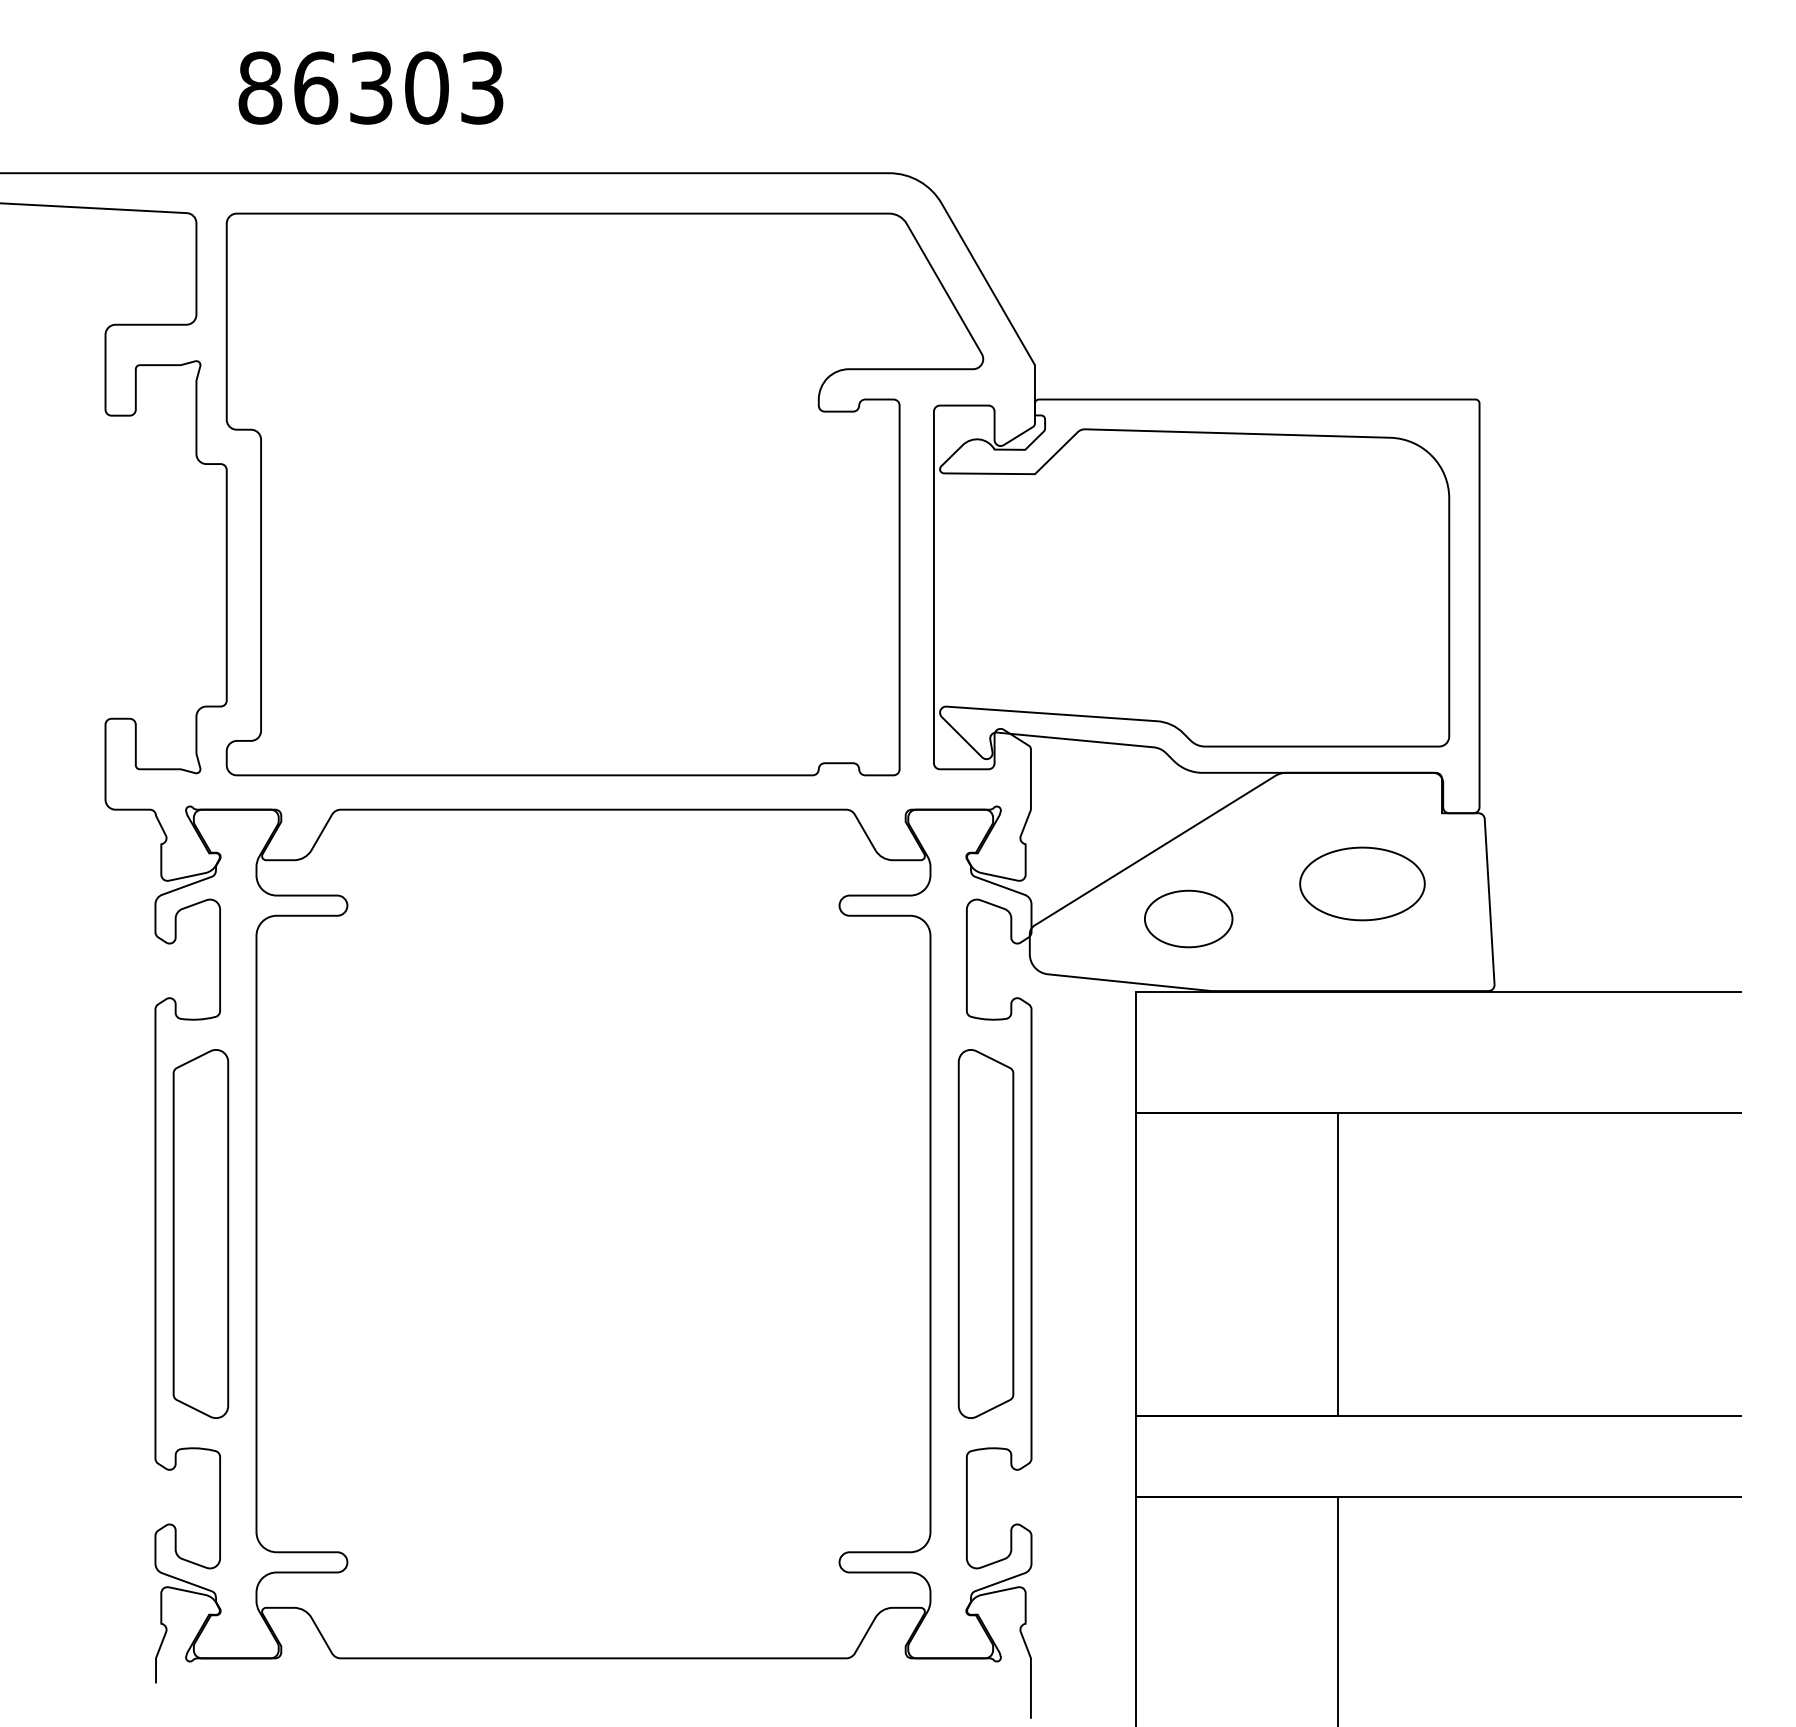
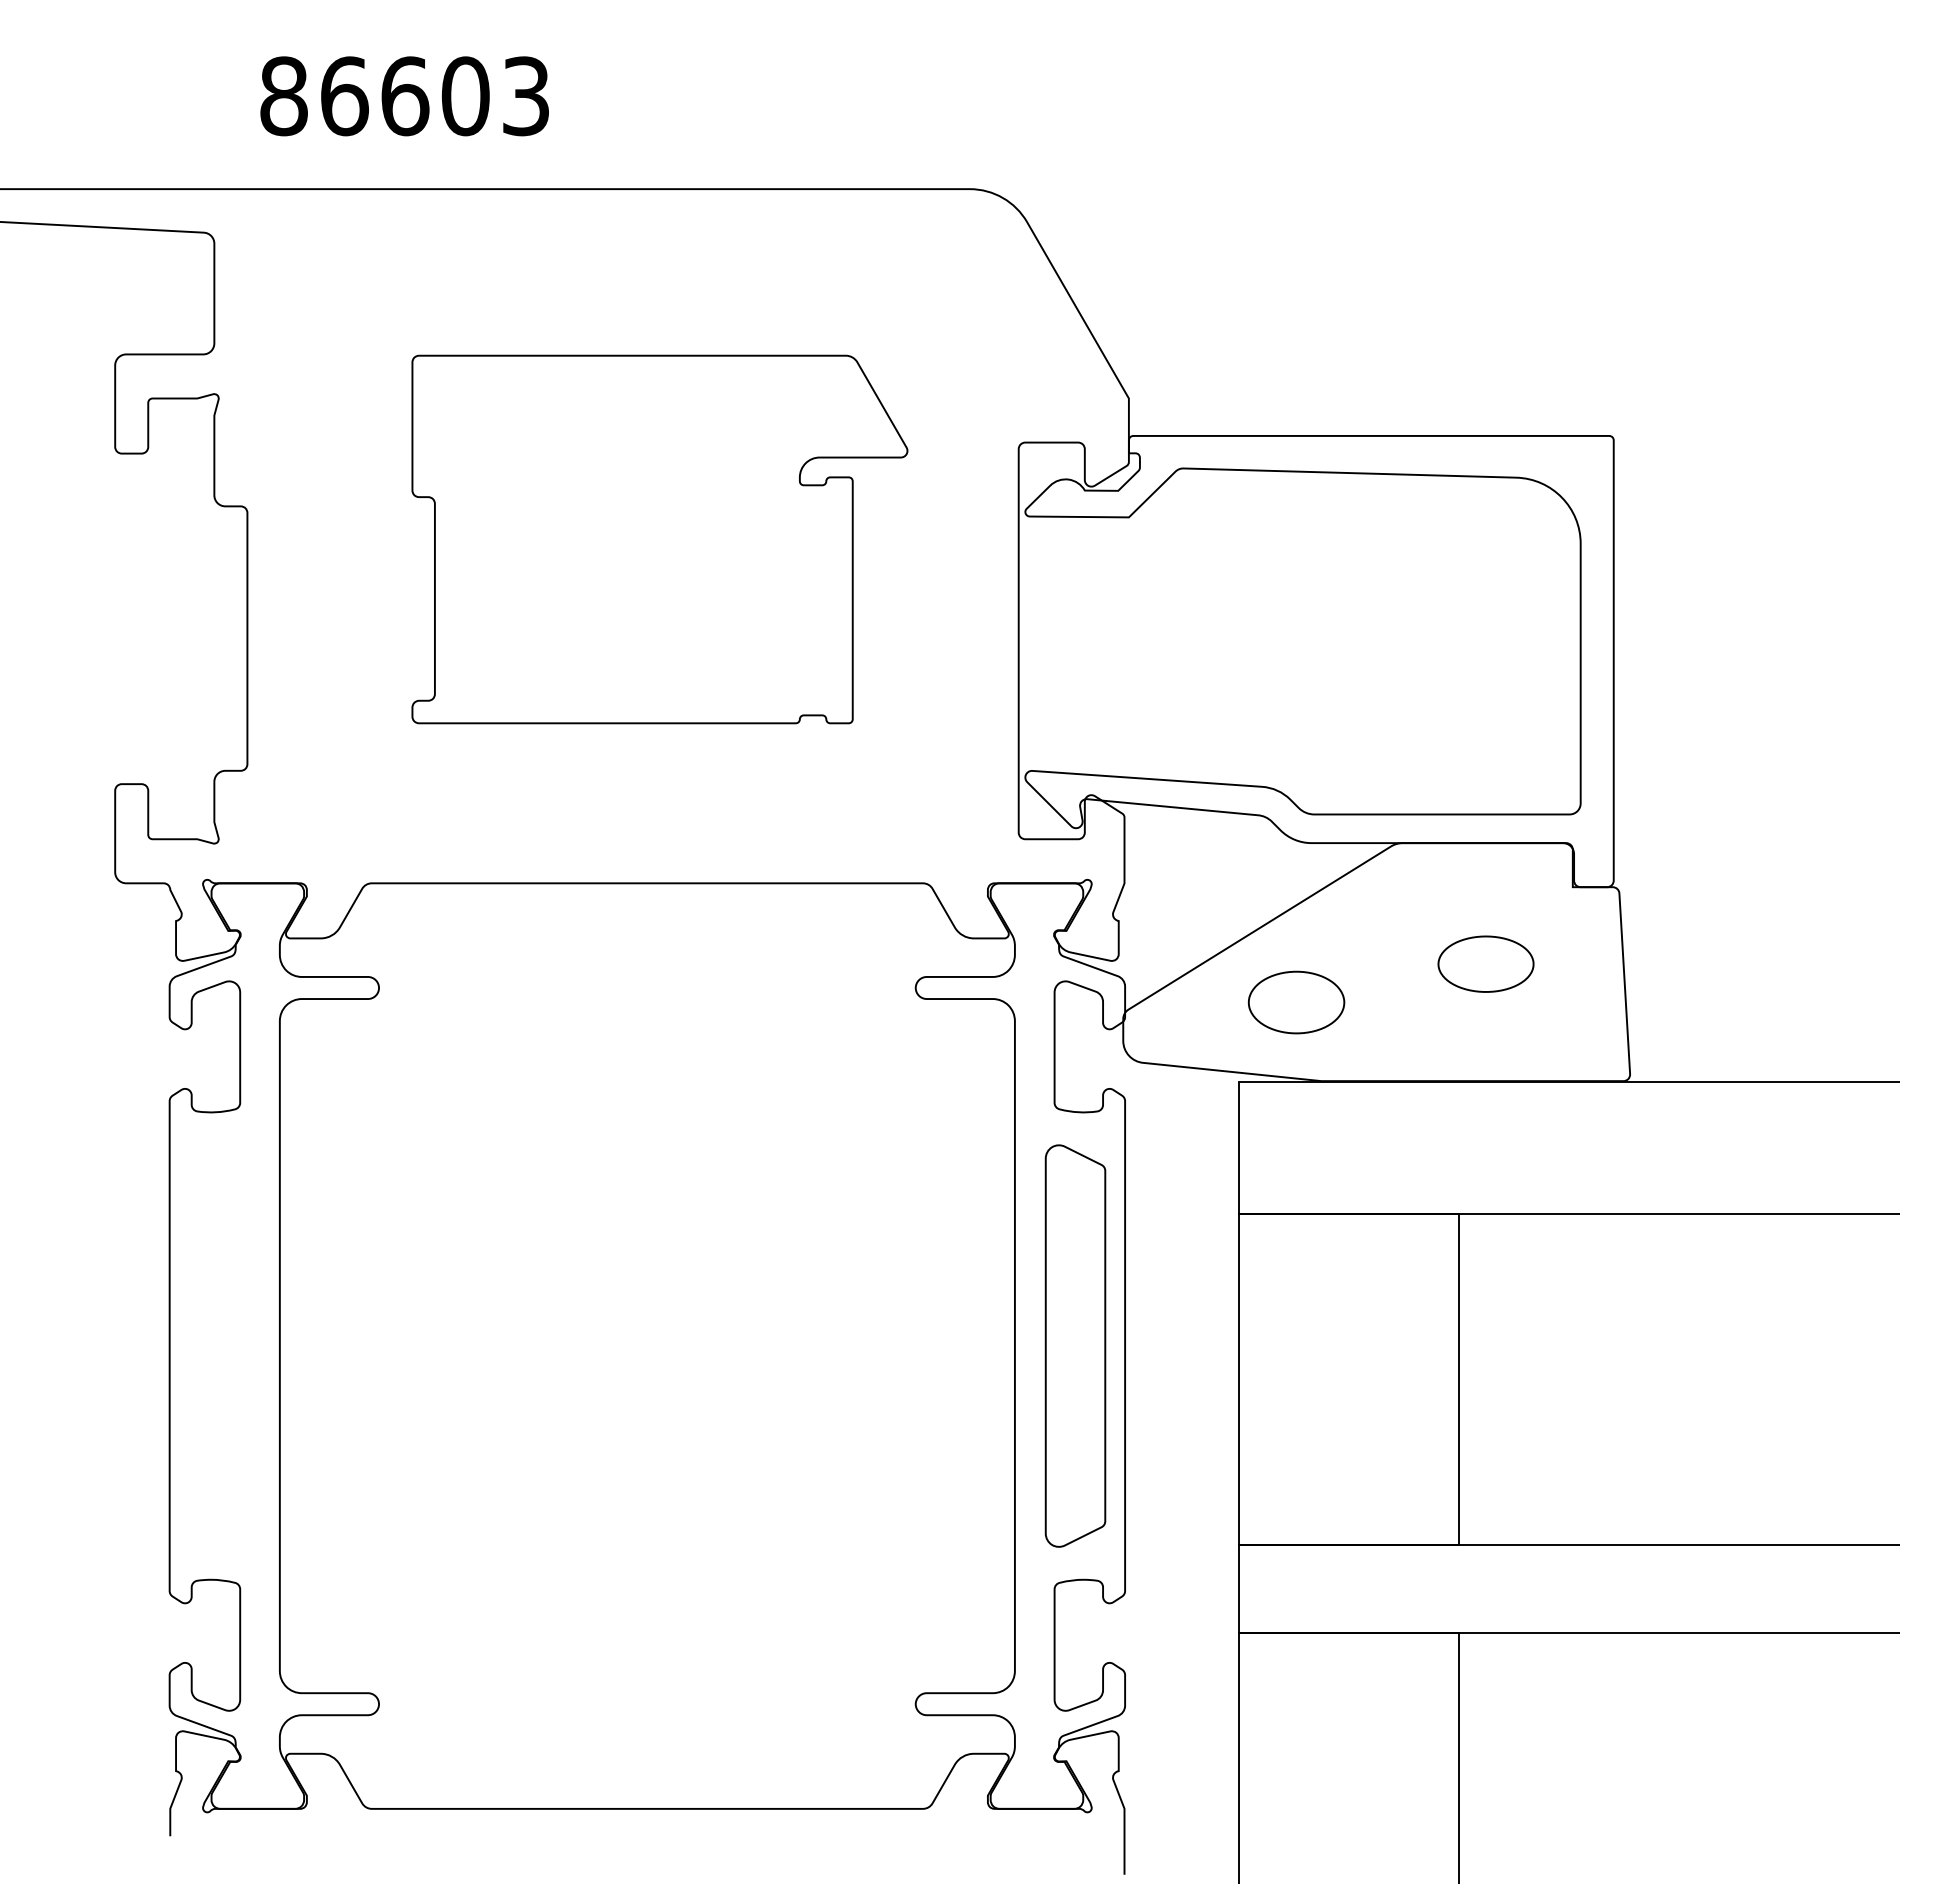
text: (371, 88) -> (405, 96), 86303 -> 86603
part: (604, 494) -> (659, 539), size x0.6
part: (1361, 883) -> (1485, 963), size x0.7
part: (200, 1233) -> (218, 1345), removed

